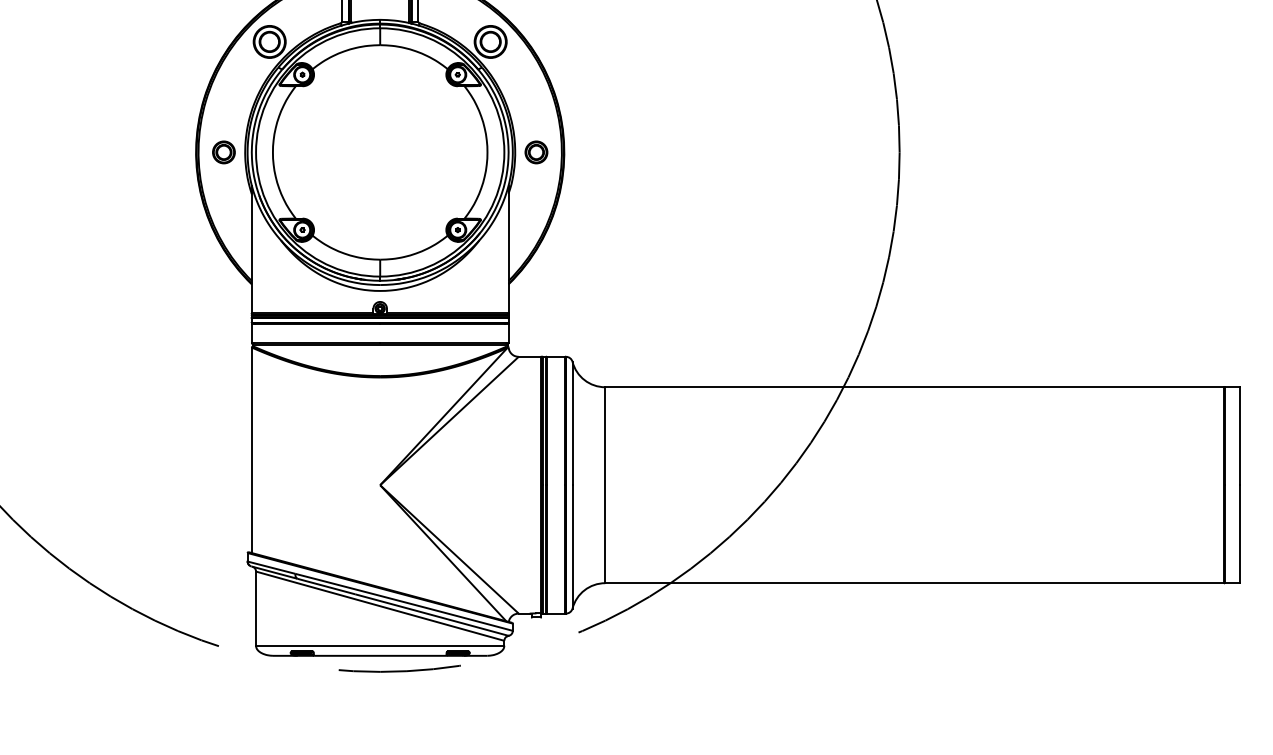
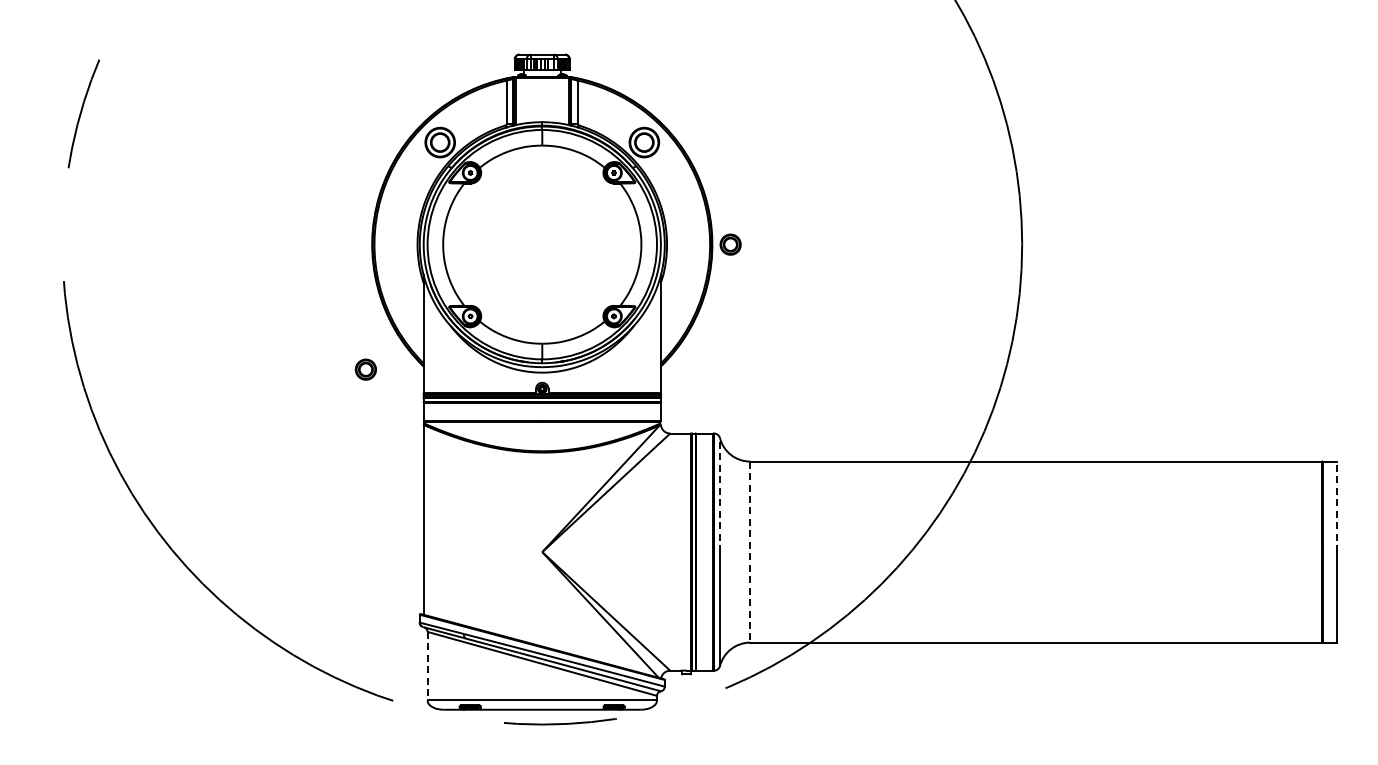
part: (223, 152) -> (365, 369), moved
part: (536, 152) -> (730, 244), moved
line: (573, 423) -> (720, 495), solid -> dashed
line: (1239, 435) -> (1336, 506), solid -> dashed
line: (605, 485) -> (750, 552), solid -> dashed
line: (255, 609) -> (427, 666), solid -> dashed

